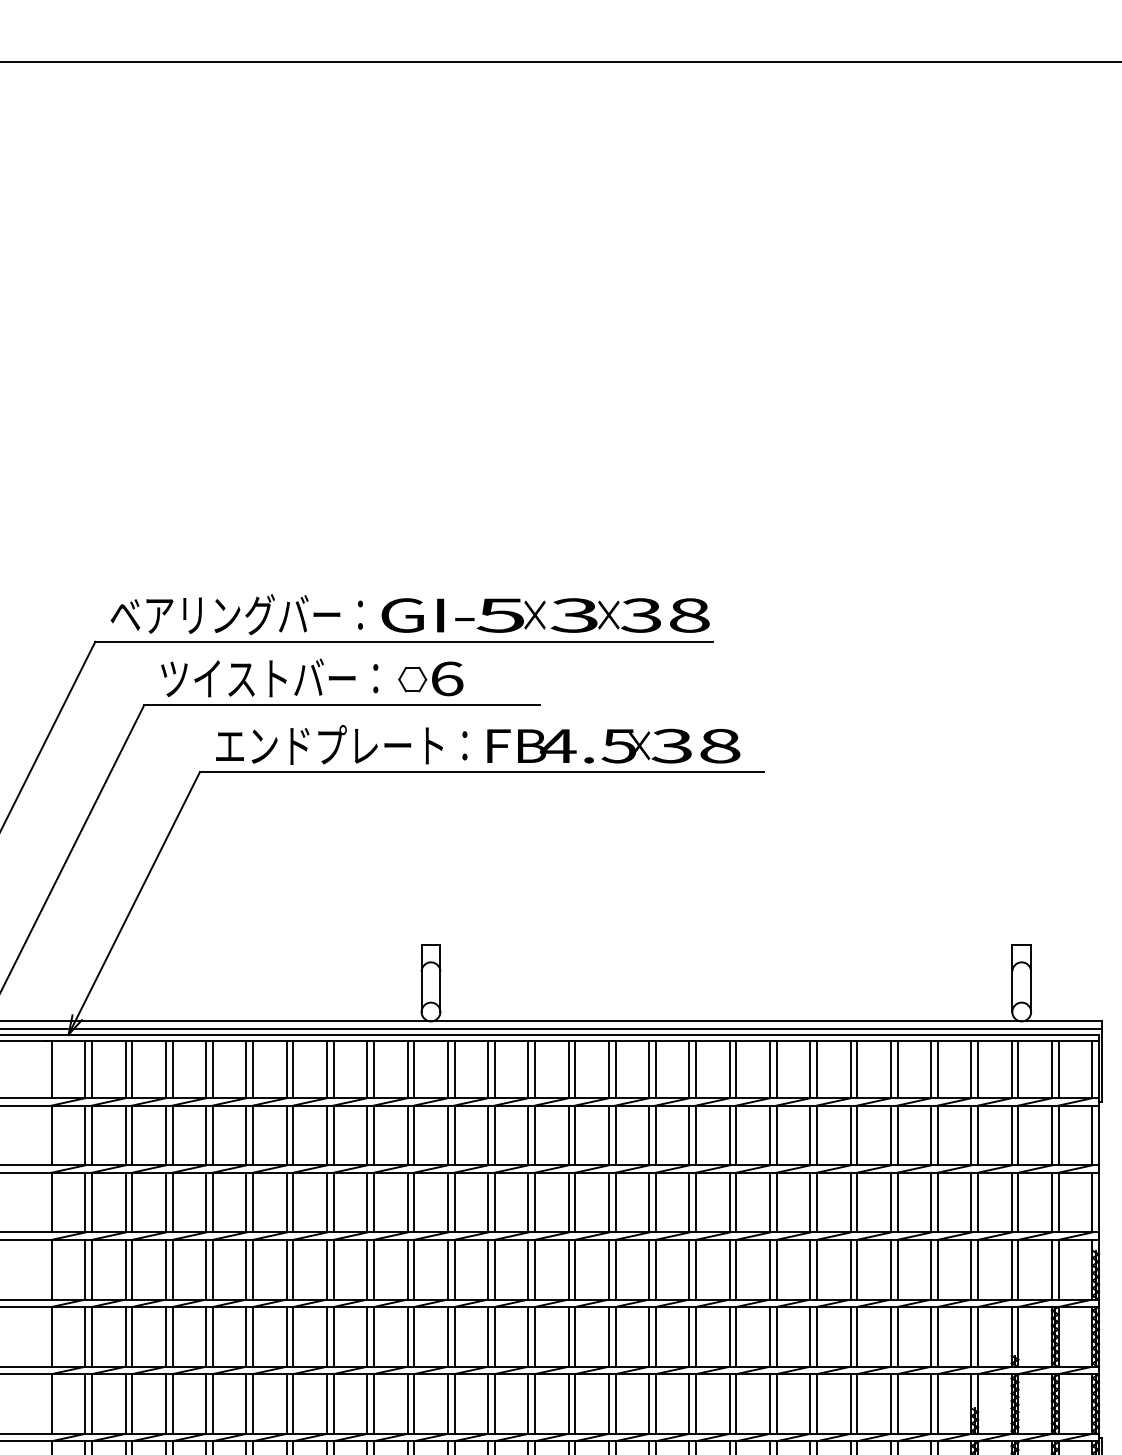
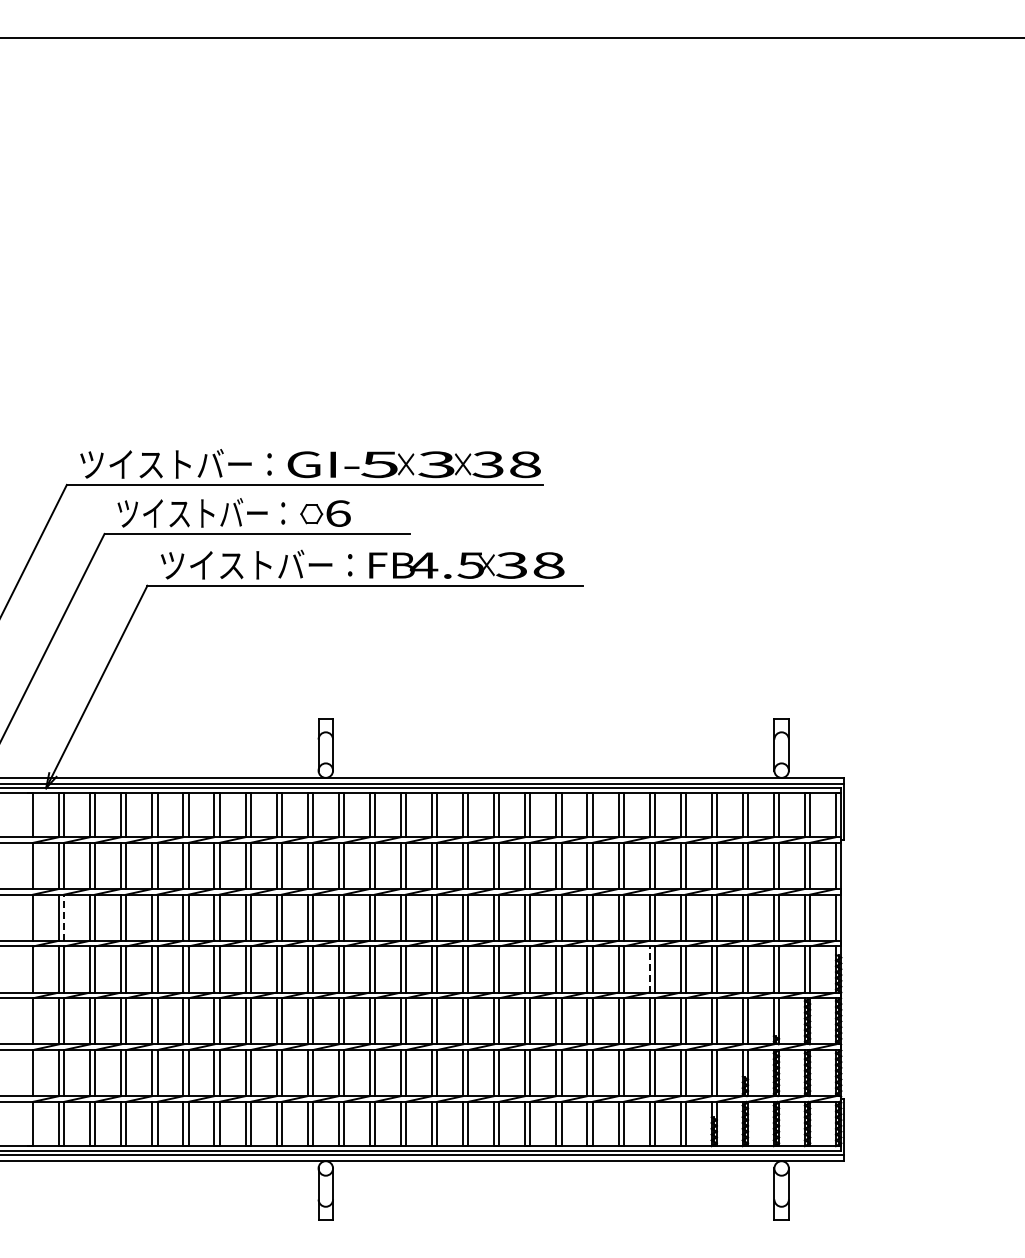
text: (236, 613) -> (175, 463), ベアリングバー： -> ツイストバー：
text: (341, 744) -> (256, 564), エンドプレート： -> ツイストバー：
line: (92, 1202) -> (64, 917), solid -> dashed
line: (850, 1269) -> (649, 969), solid -> dashed

